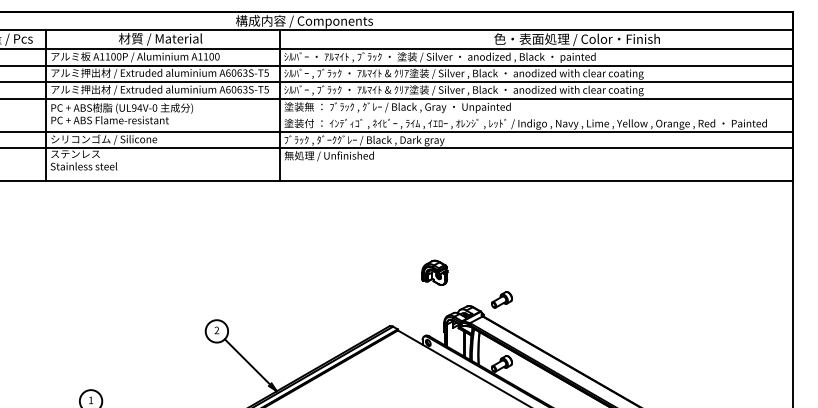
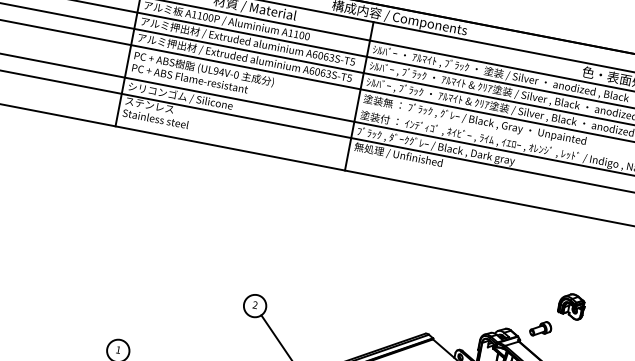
part: (434, 272) -> (571, 305), moved

